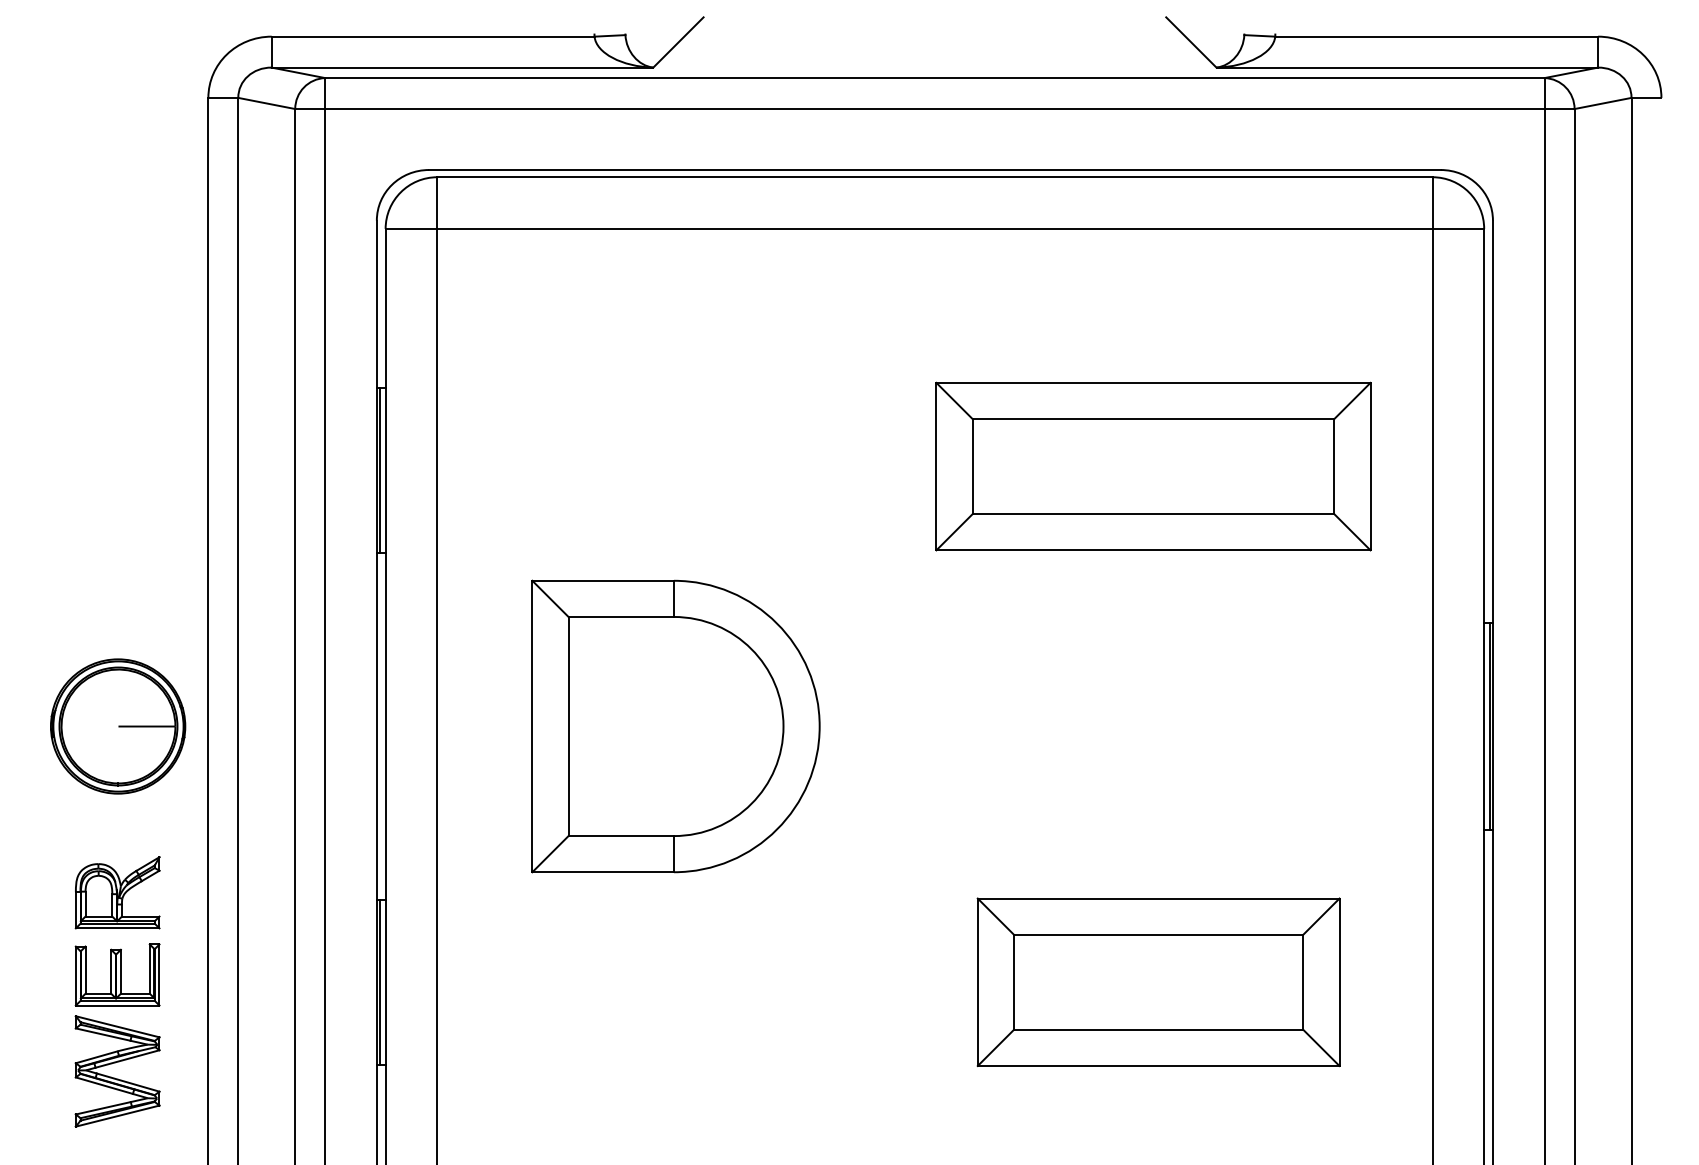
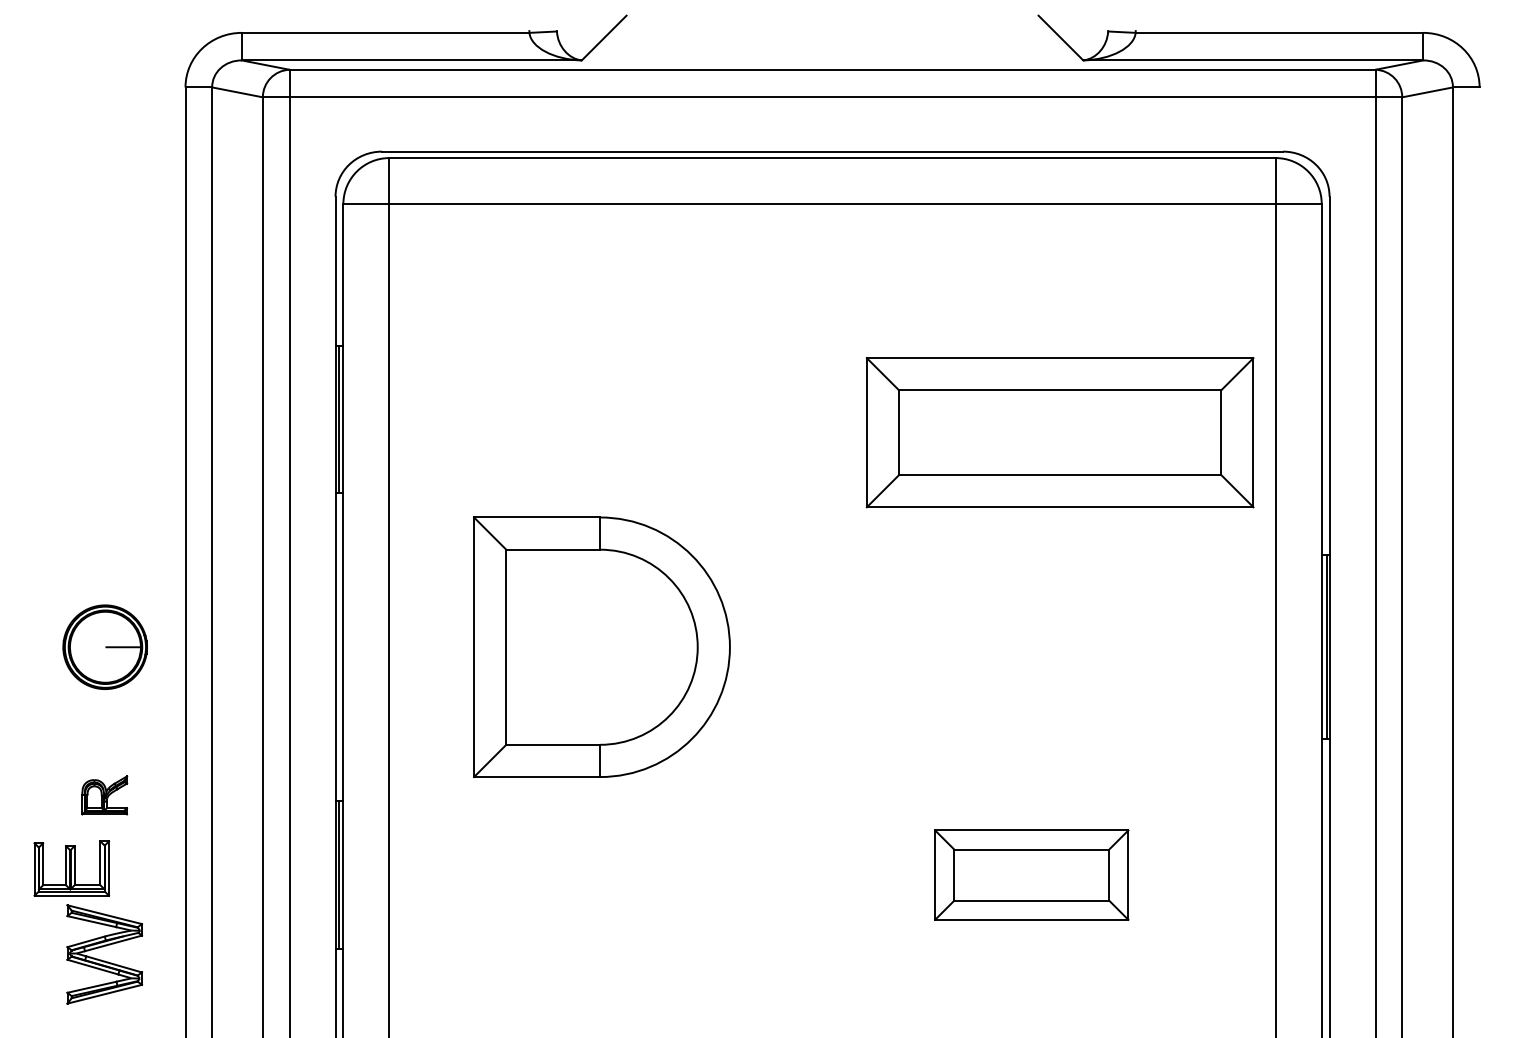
part: (1153, 466) -> (1060, 432), moved
part: (118, 726) -> (105, 647), size x0.7
part: (117, 892) -> (104, 795), size x0.6
part: (117, 974) -> (71, 868), moved
part: (1158, 982) -> (1031, 875), size x0.6

